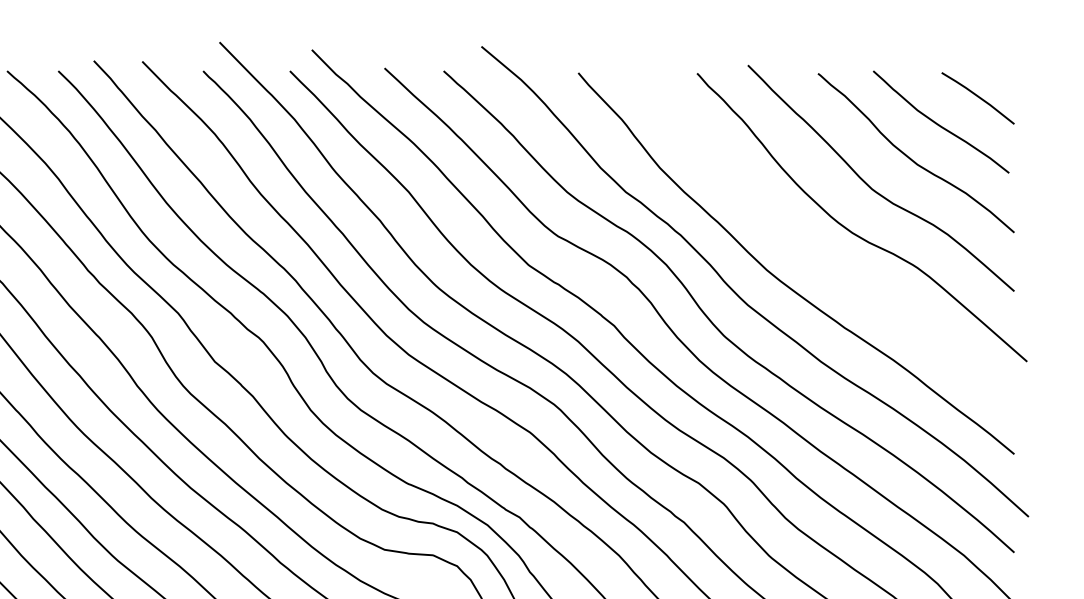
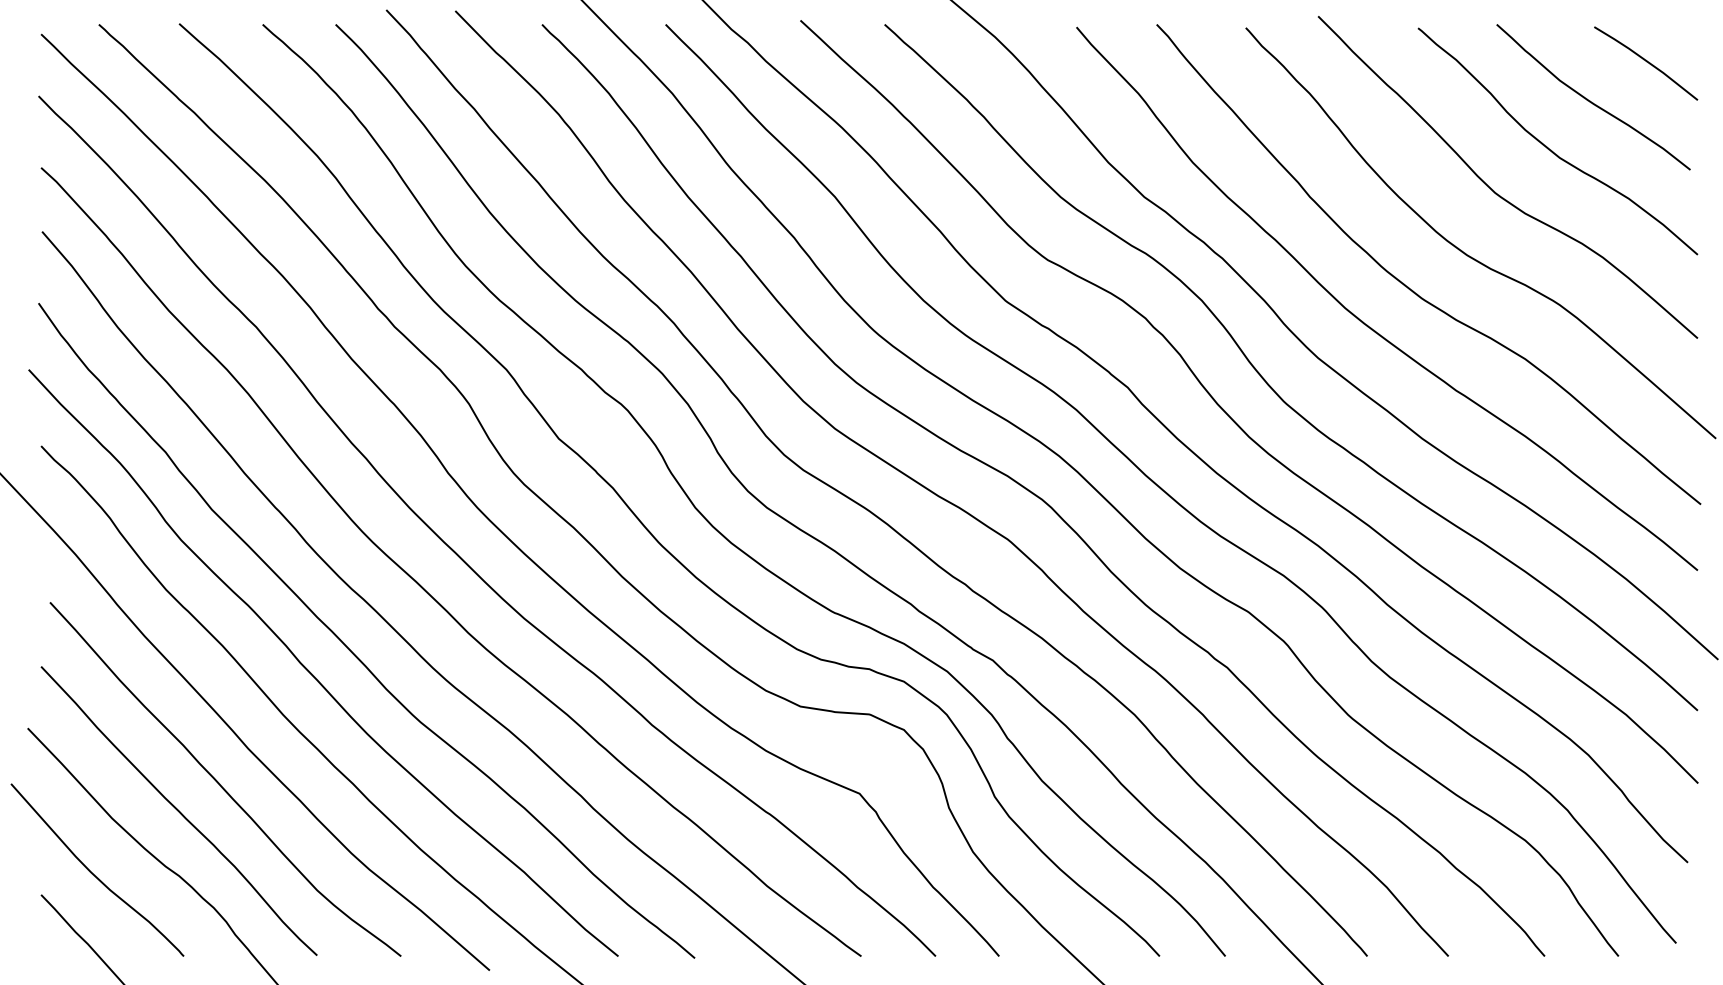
curve: (811, 254) -> (1408, 286), added

